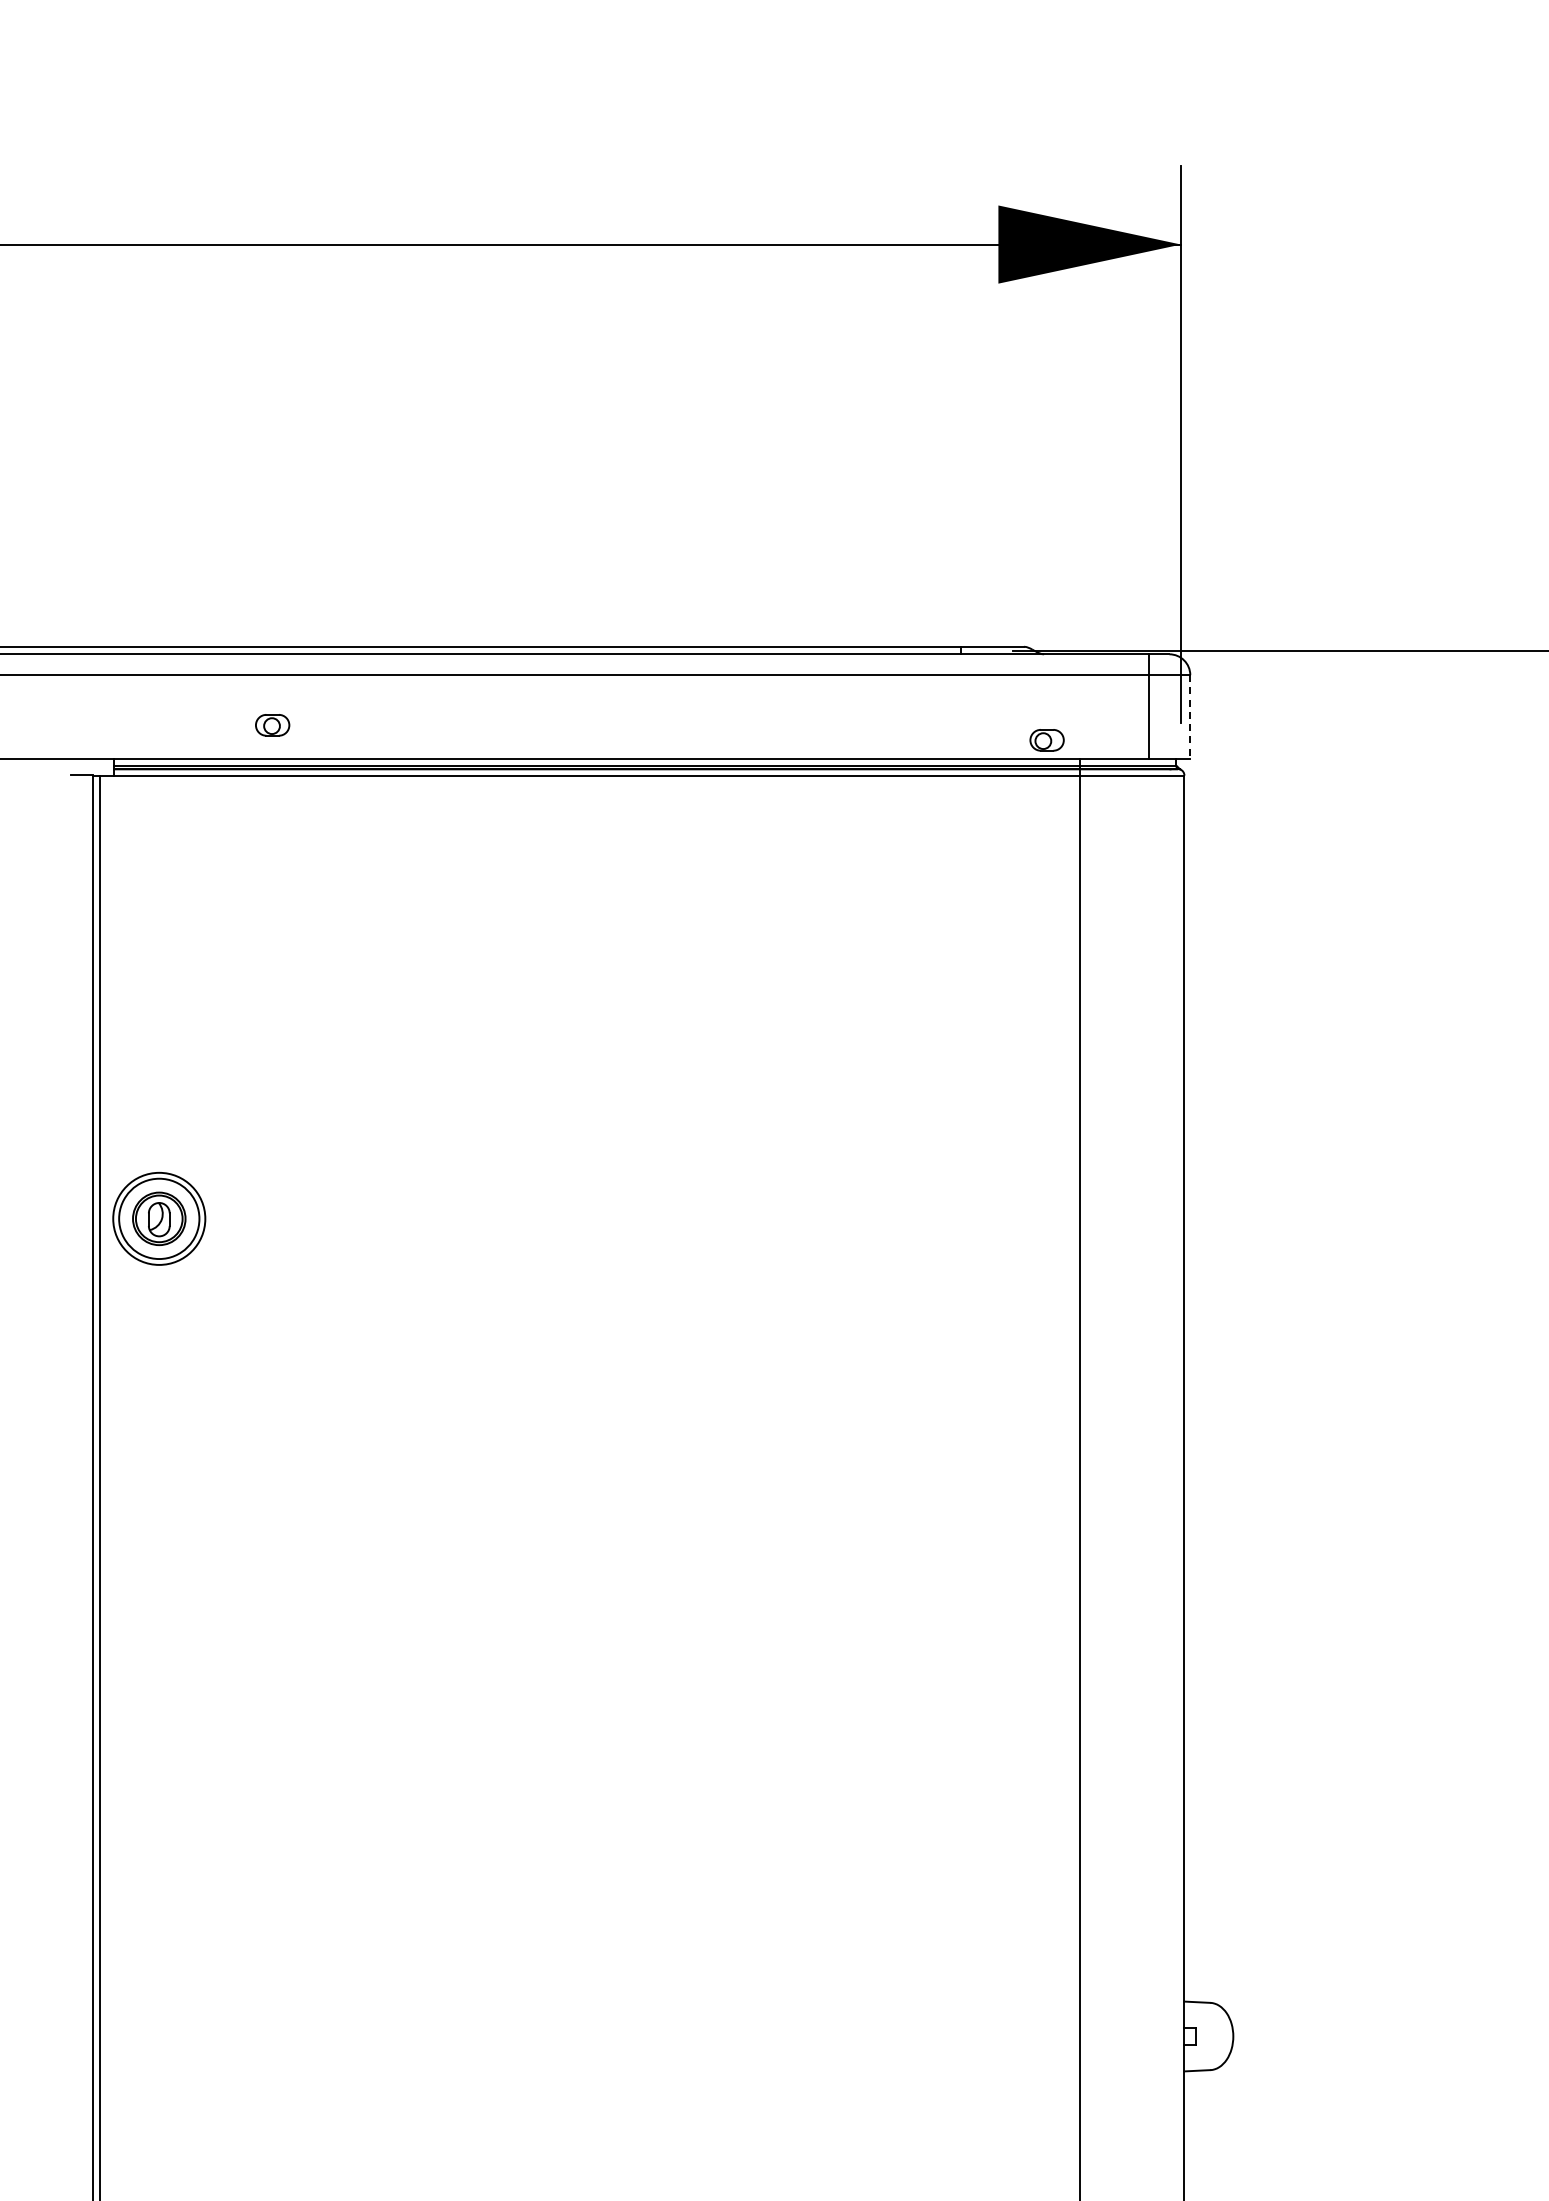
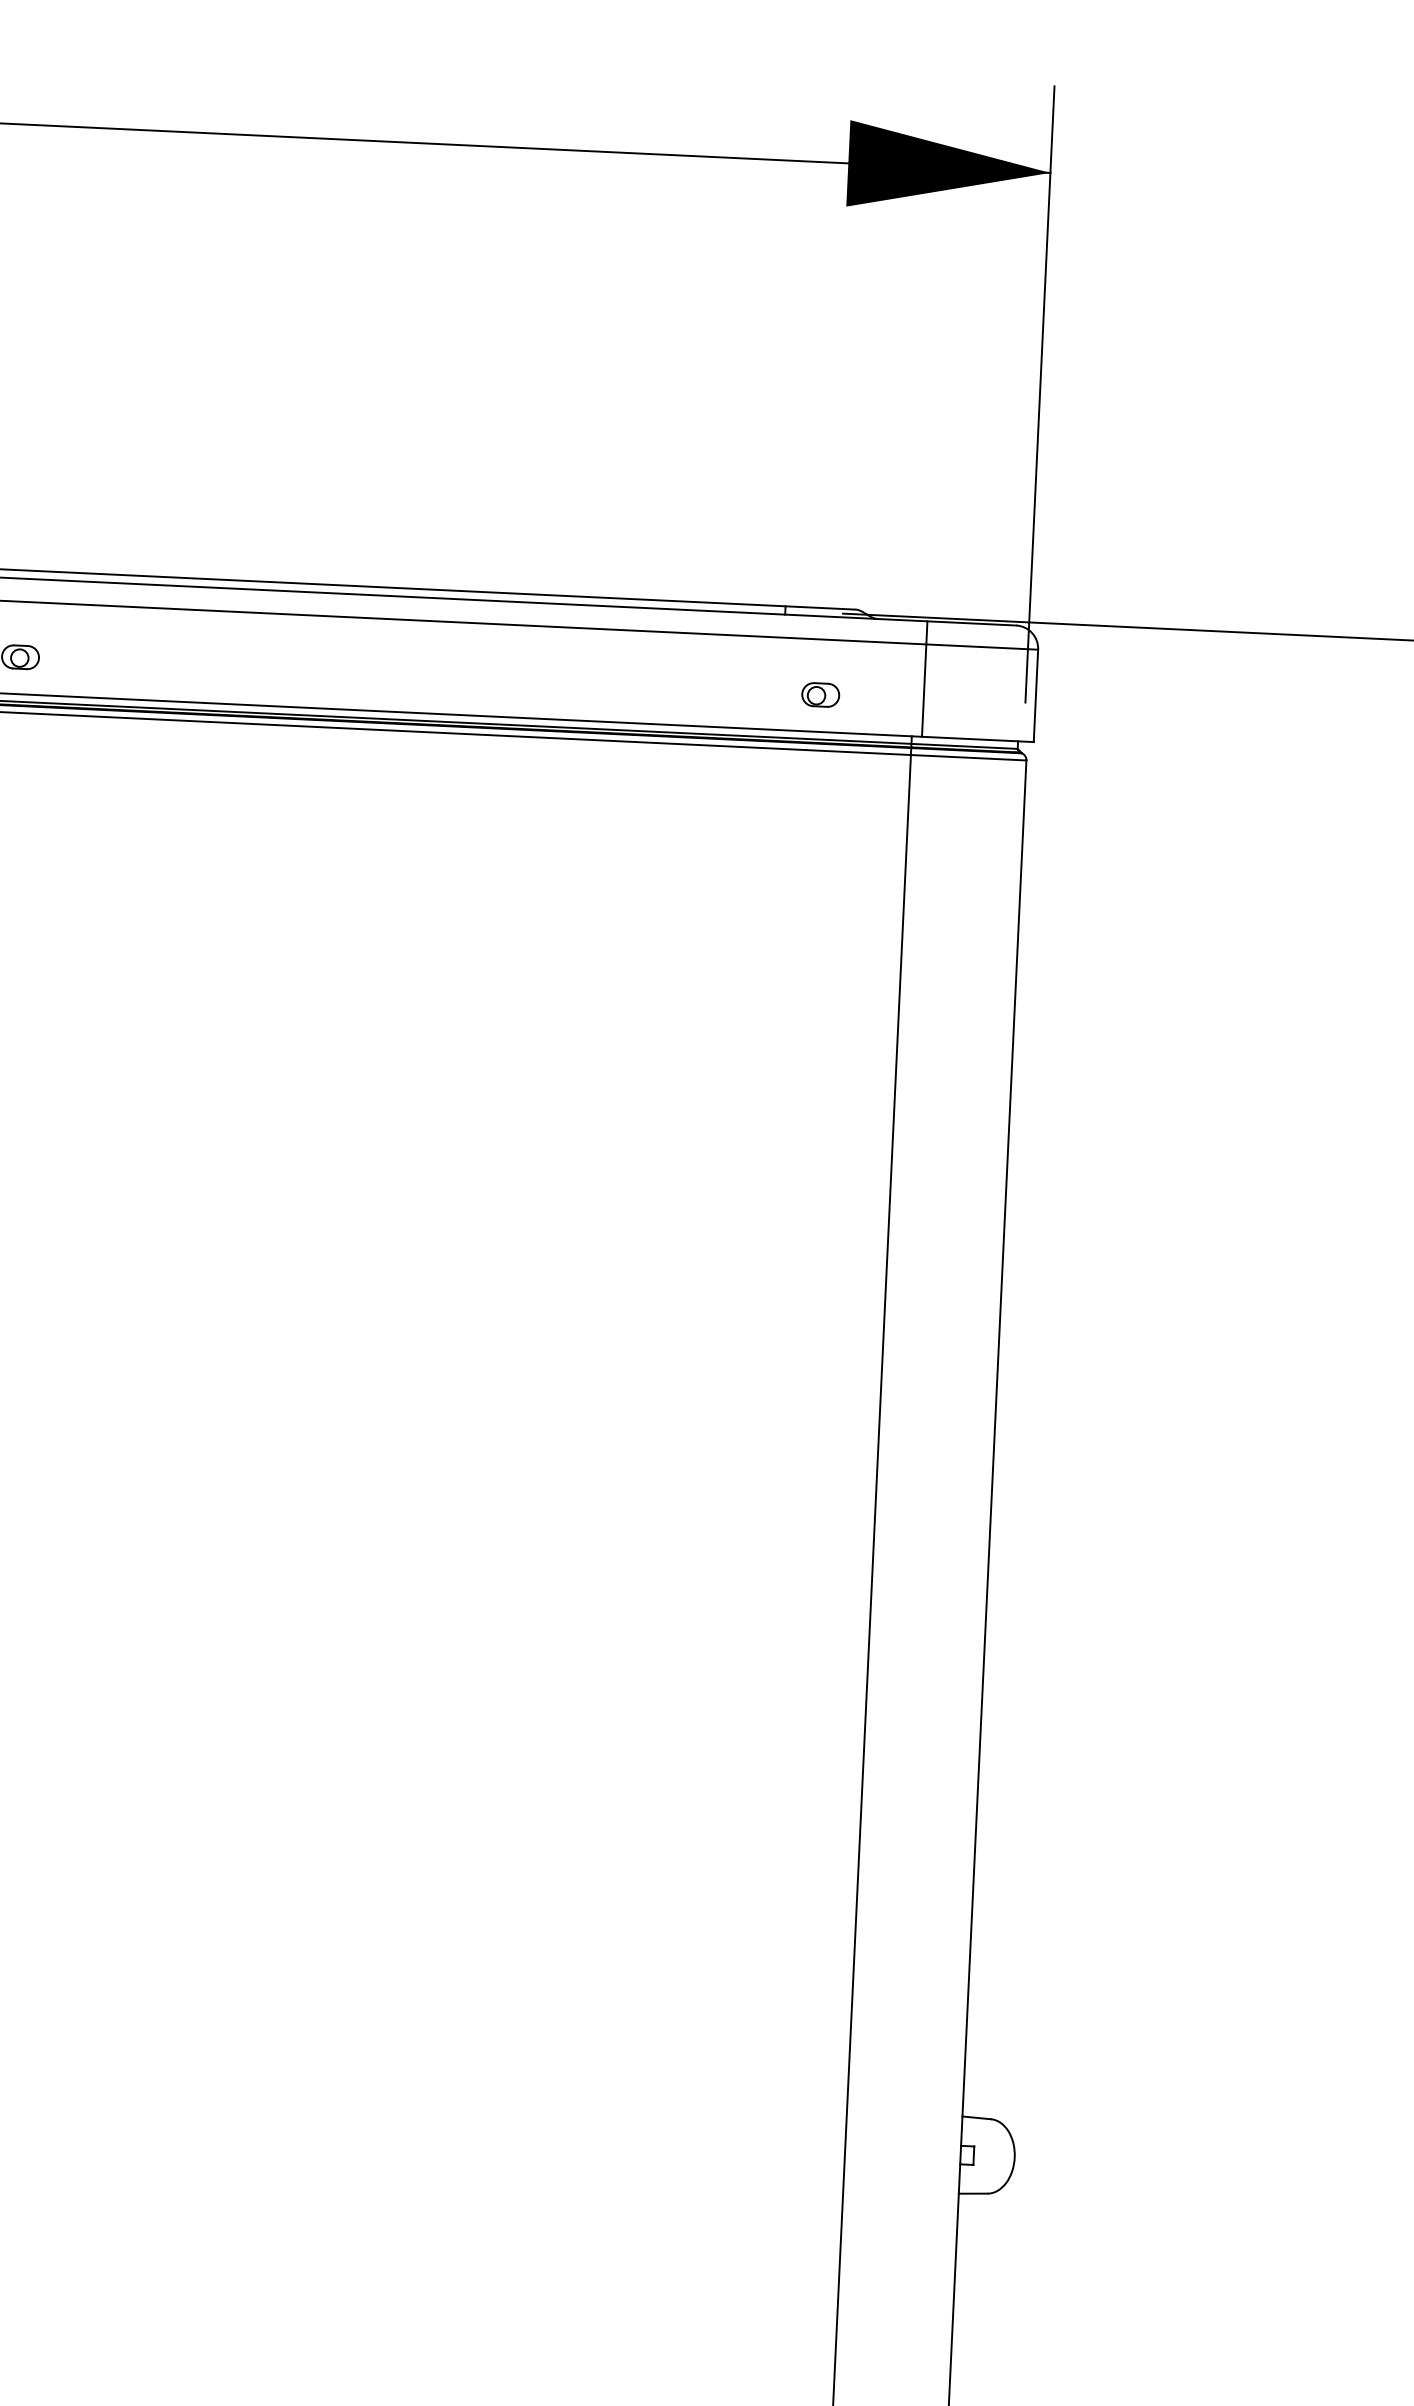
line: (1149, 706) -> (925, 679), moved
line: (1190, 716) -> (1036, 695), dashed -> solid
part: (1046, 740) -> (820, 695), moved

